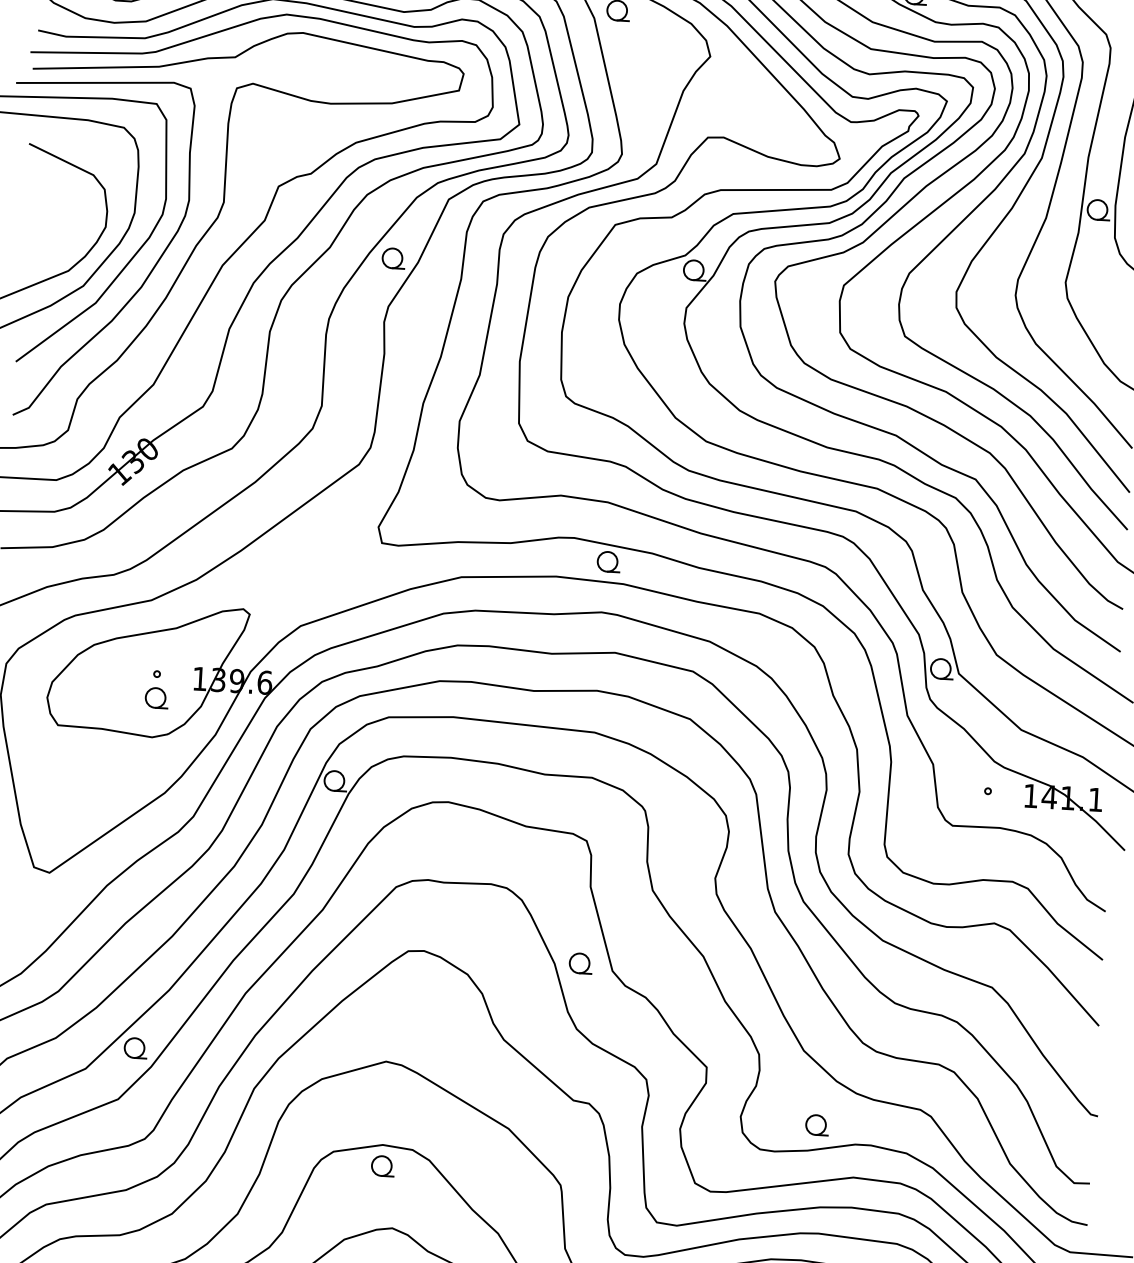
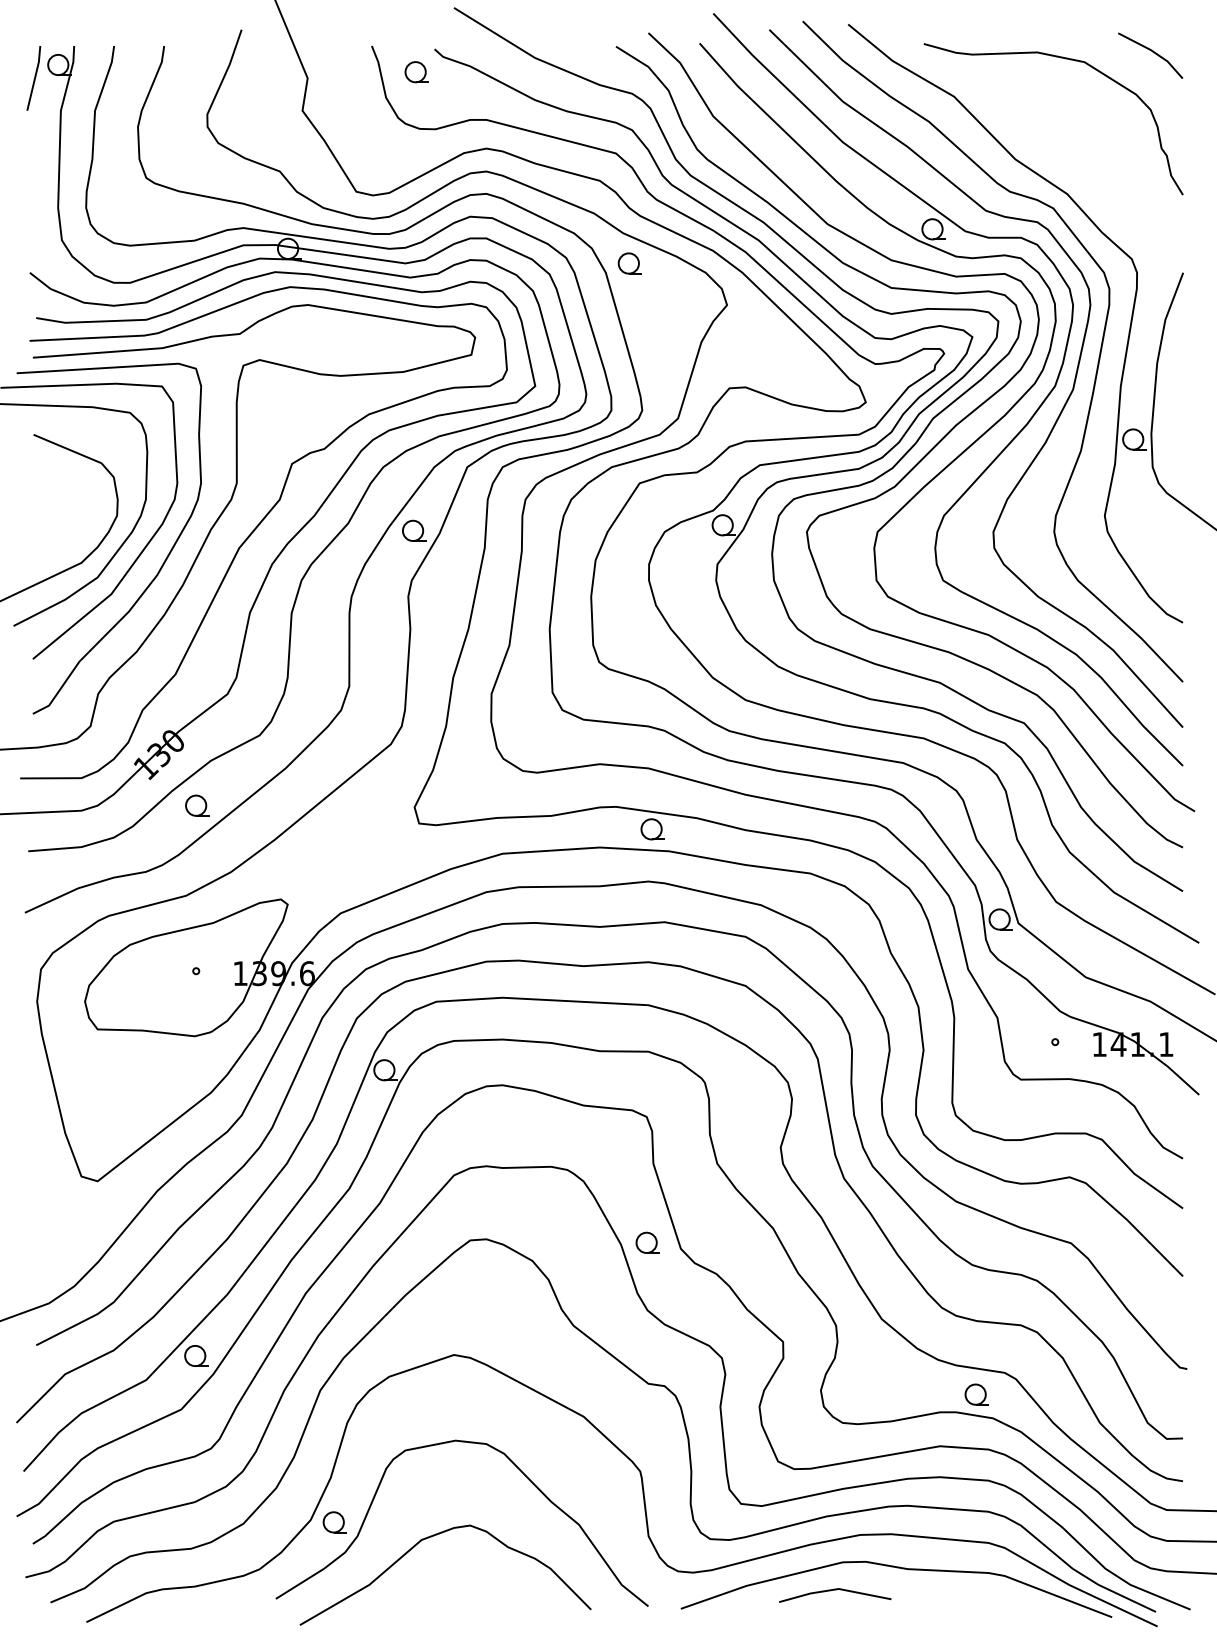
part: (156, 697) -> (197, 805), moved
part: (816, 1124) -> (976, 1394), moved
part: (382, 1166) -> (334, 1522), moved

